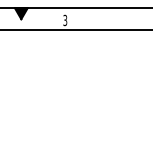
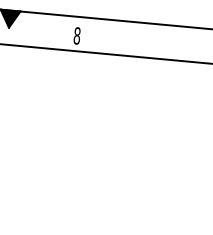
text: (65, 20) -> (77, 36), 3 -> 8

